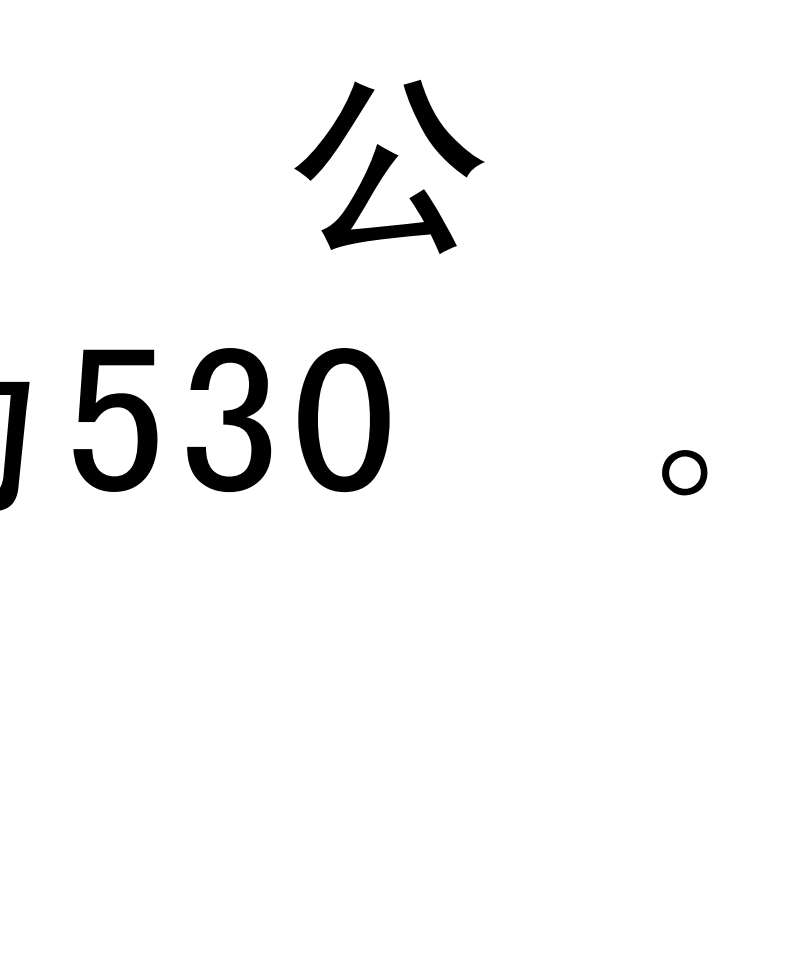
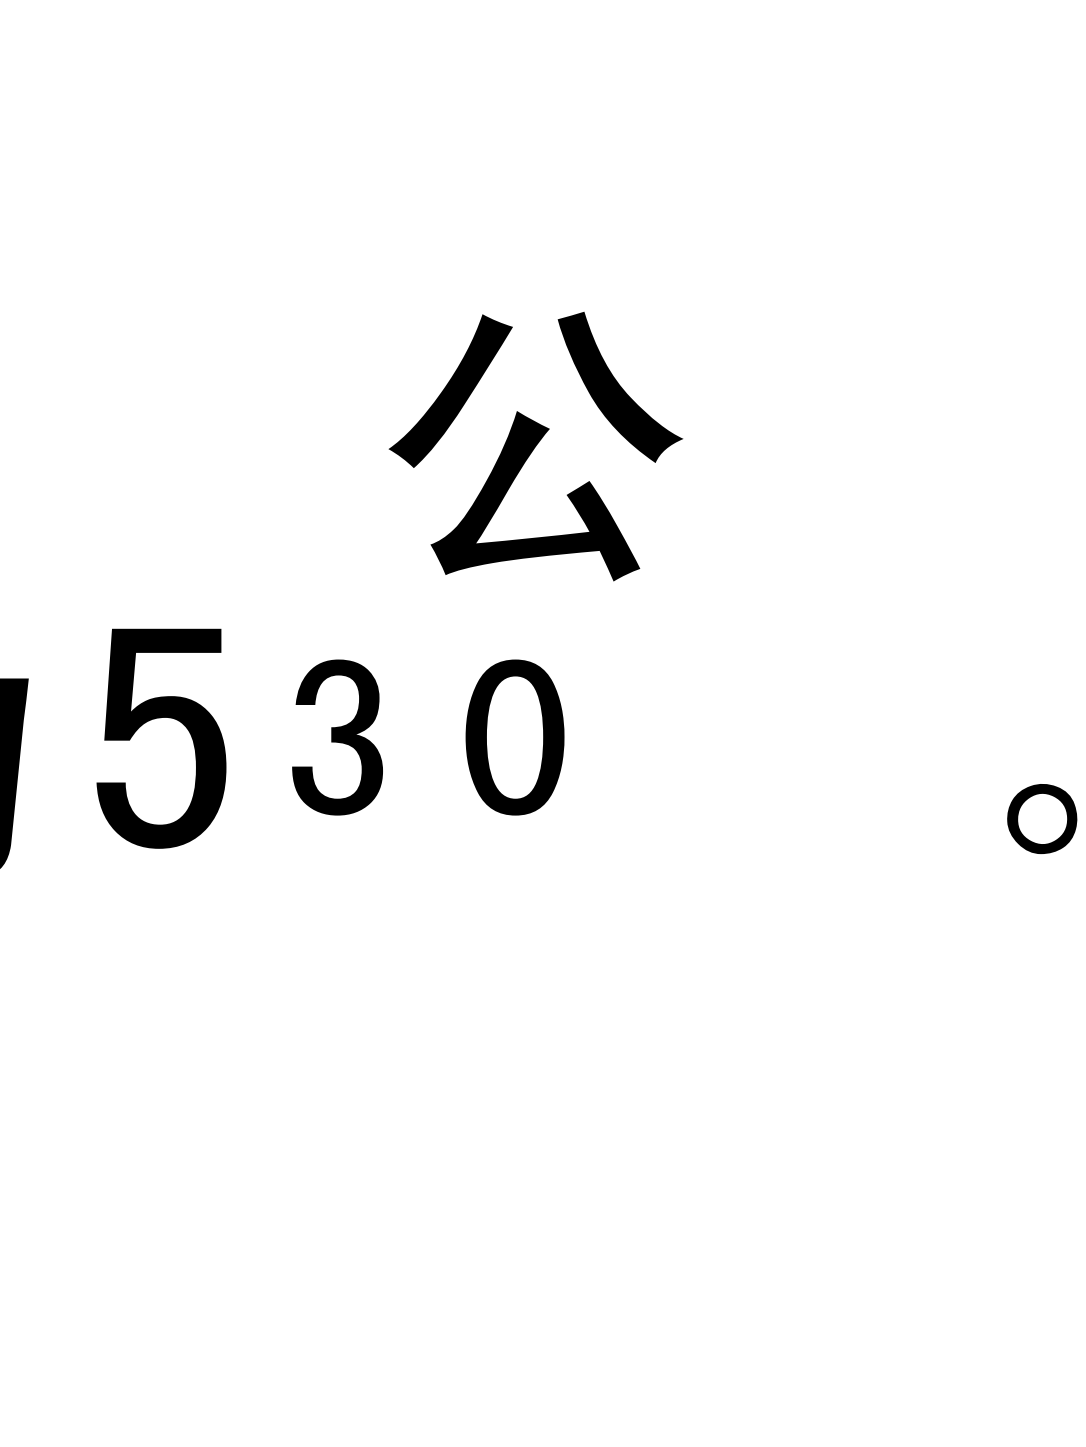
part: (389, 166) -> (535, 445), moved
part: (229, 419) -> (337, 736), size x0.7
part: (343, 419) -> (514, 736), size x0.7

